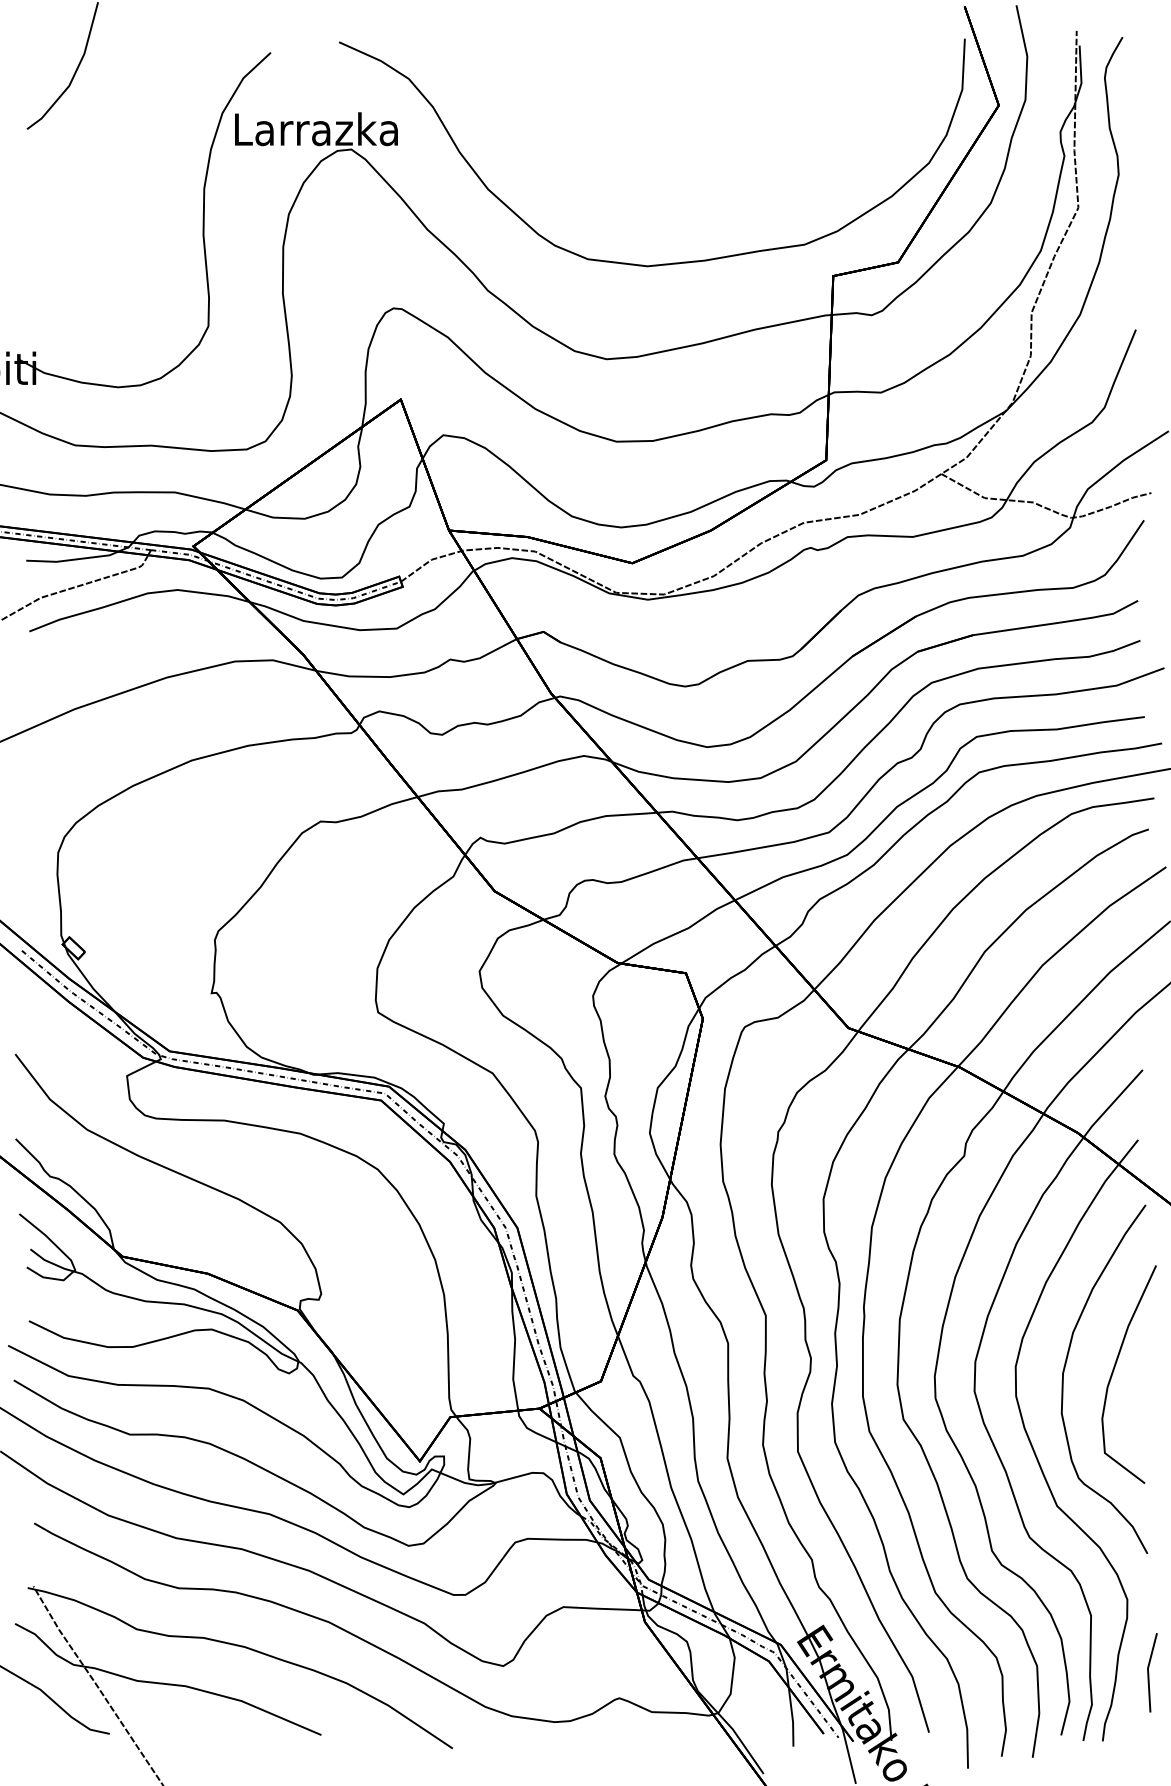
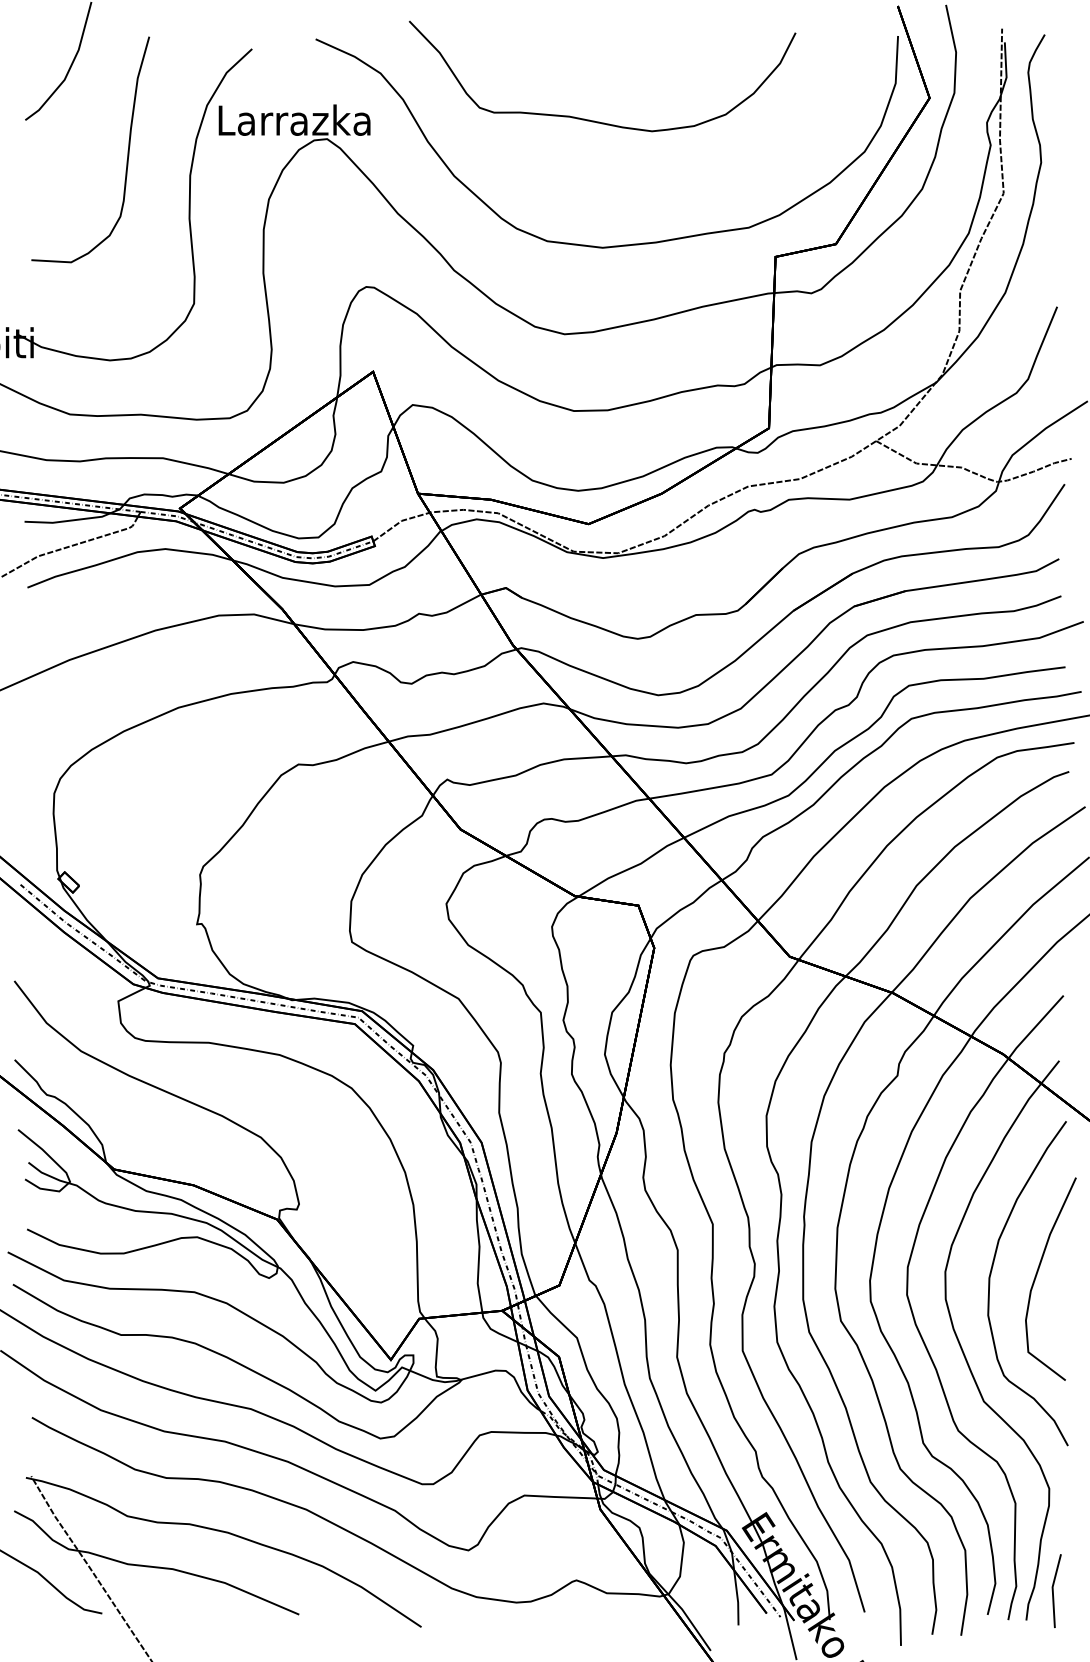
curve: (638, 129) -> (594, 120), added
curve: (136, 166) -> (127, 154), added
line: (1149, 1672) -> (1054, 1590), moved

